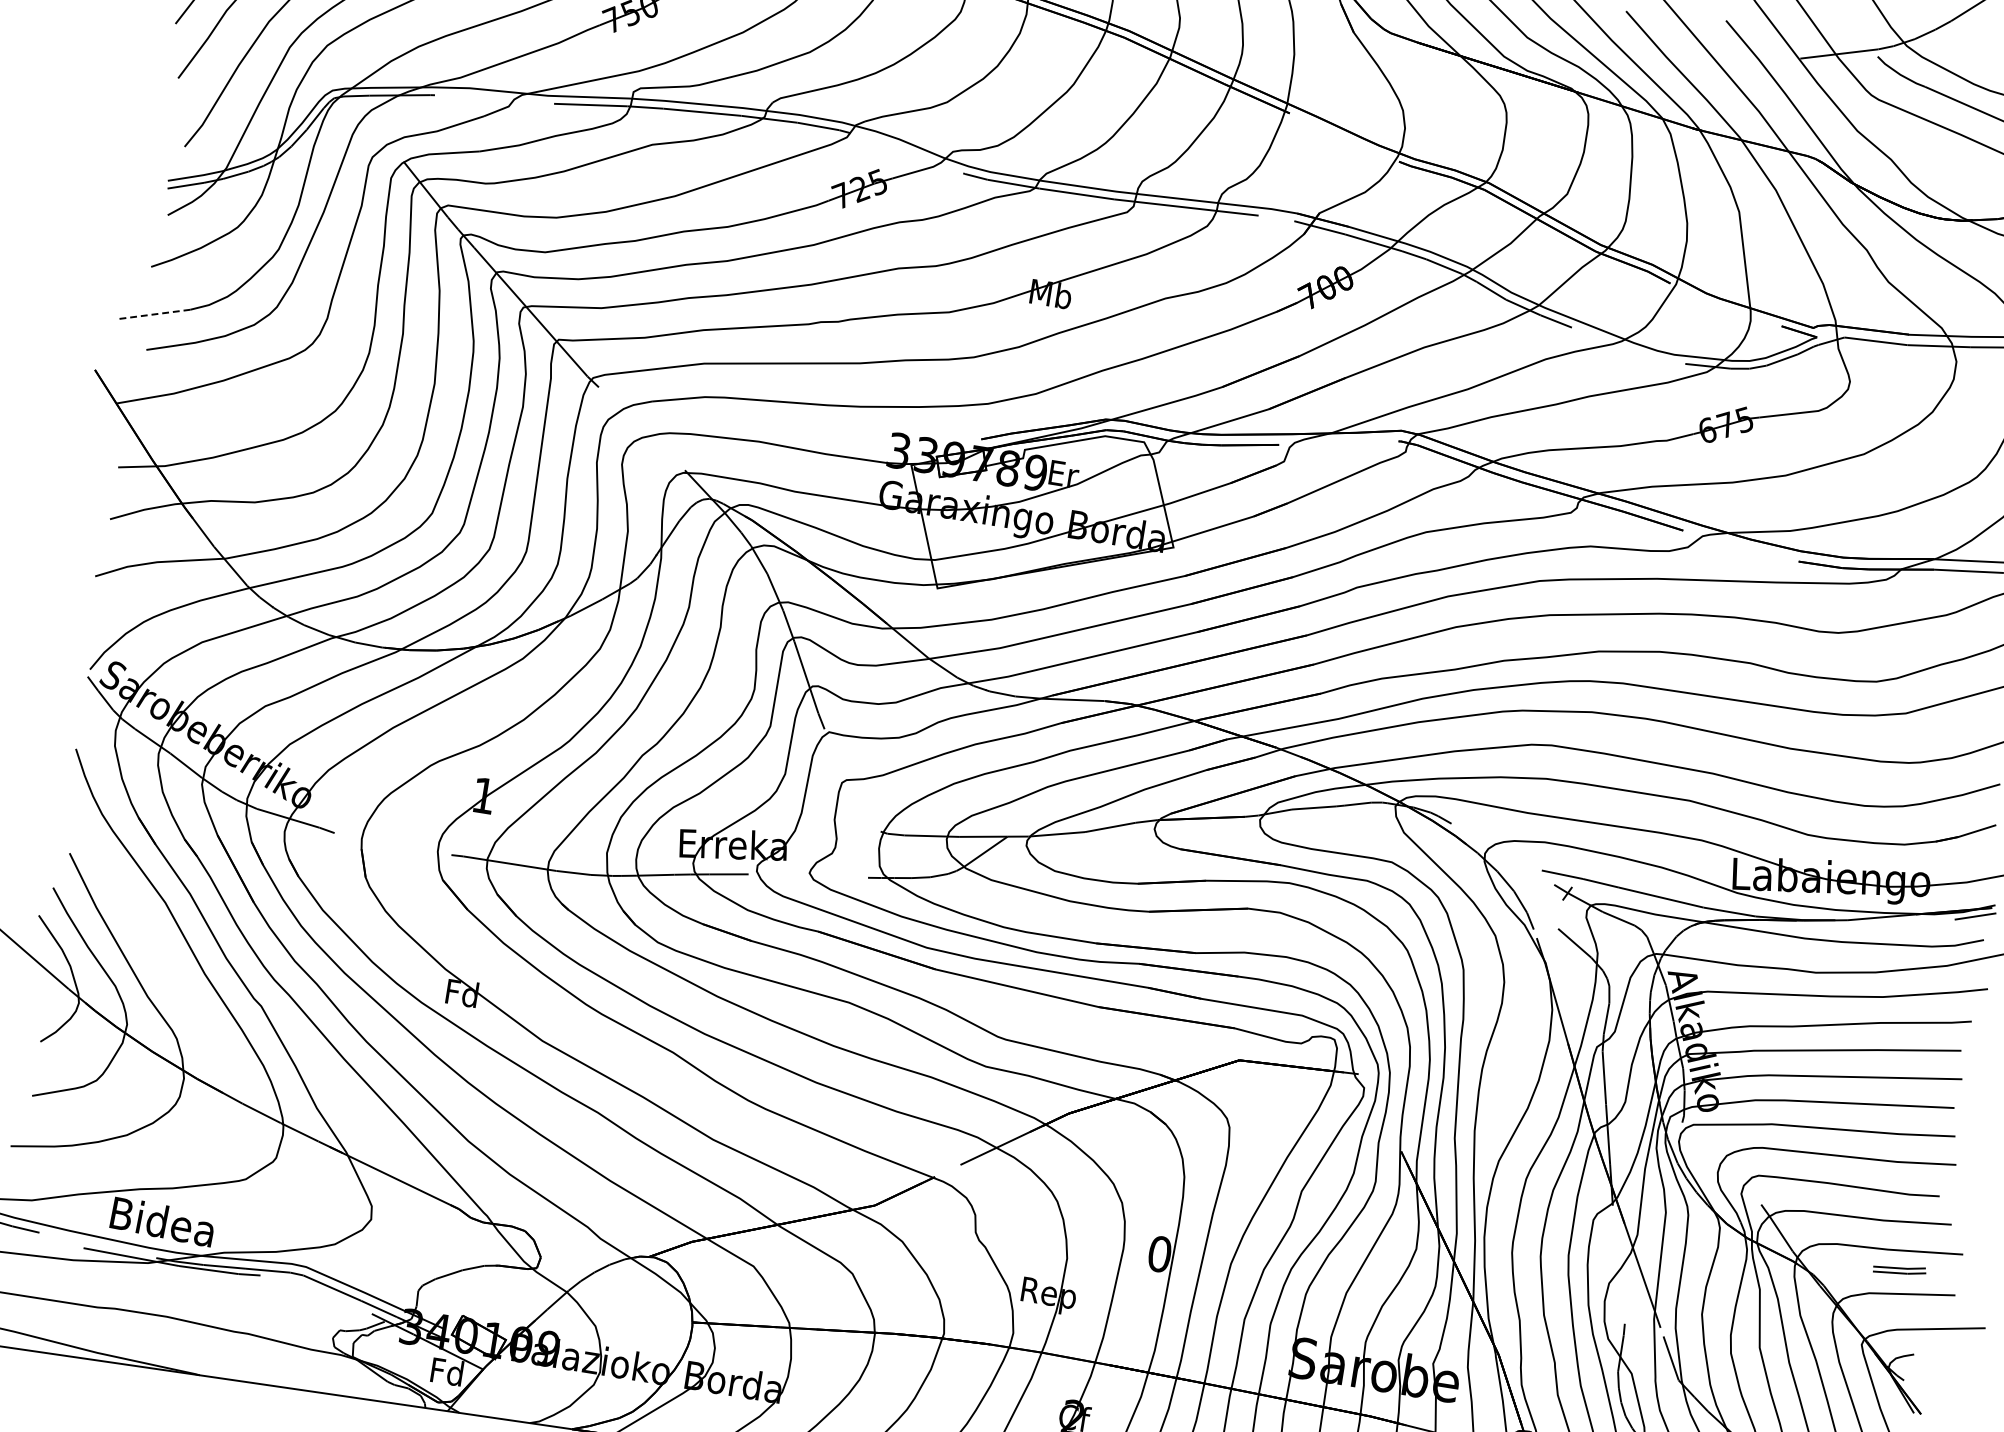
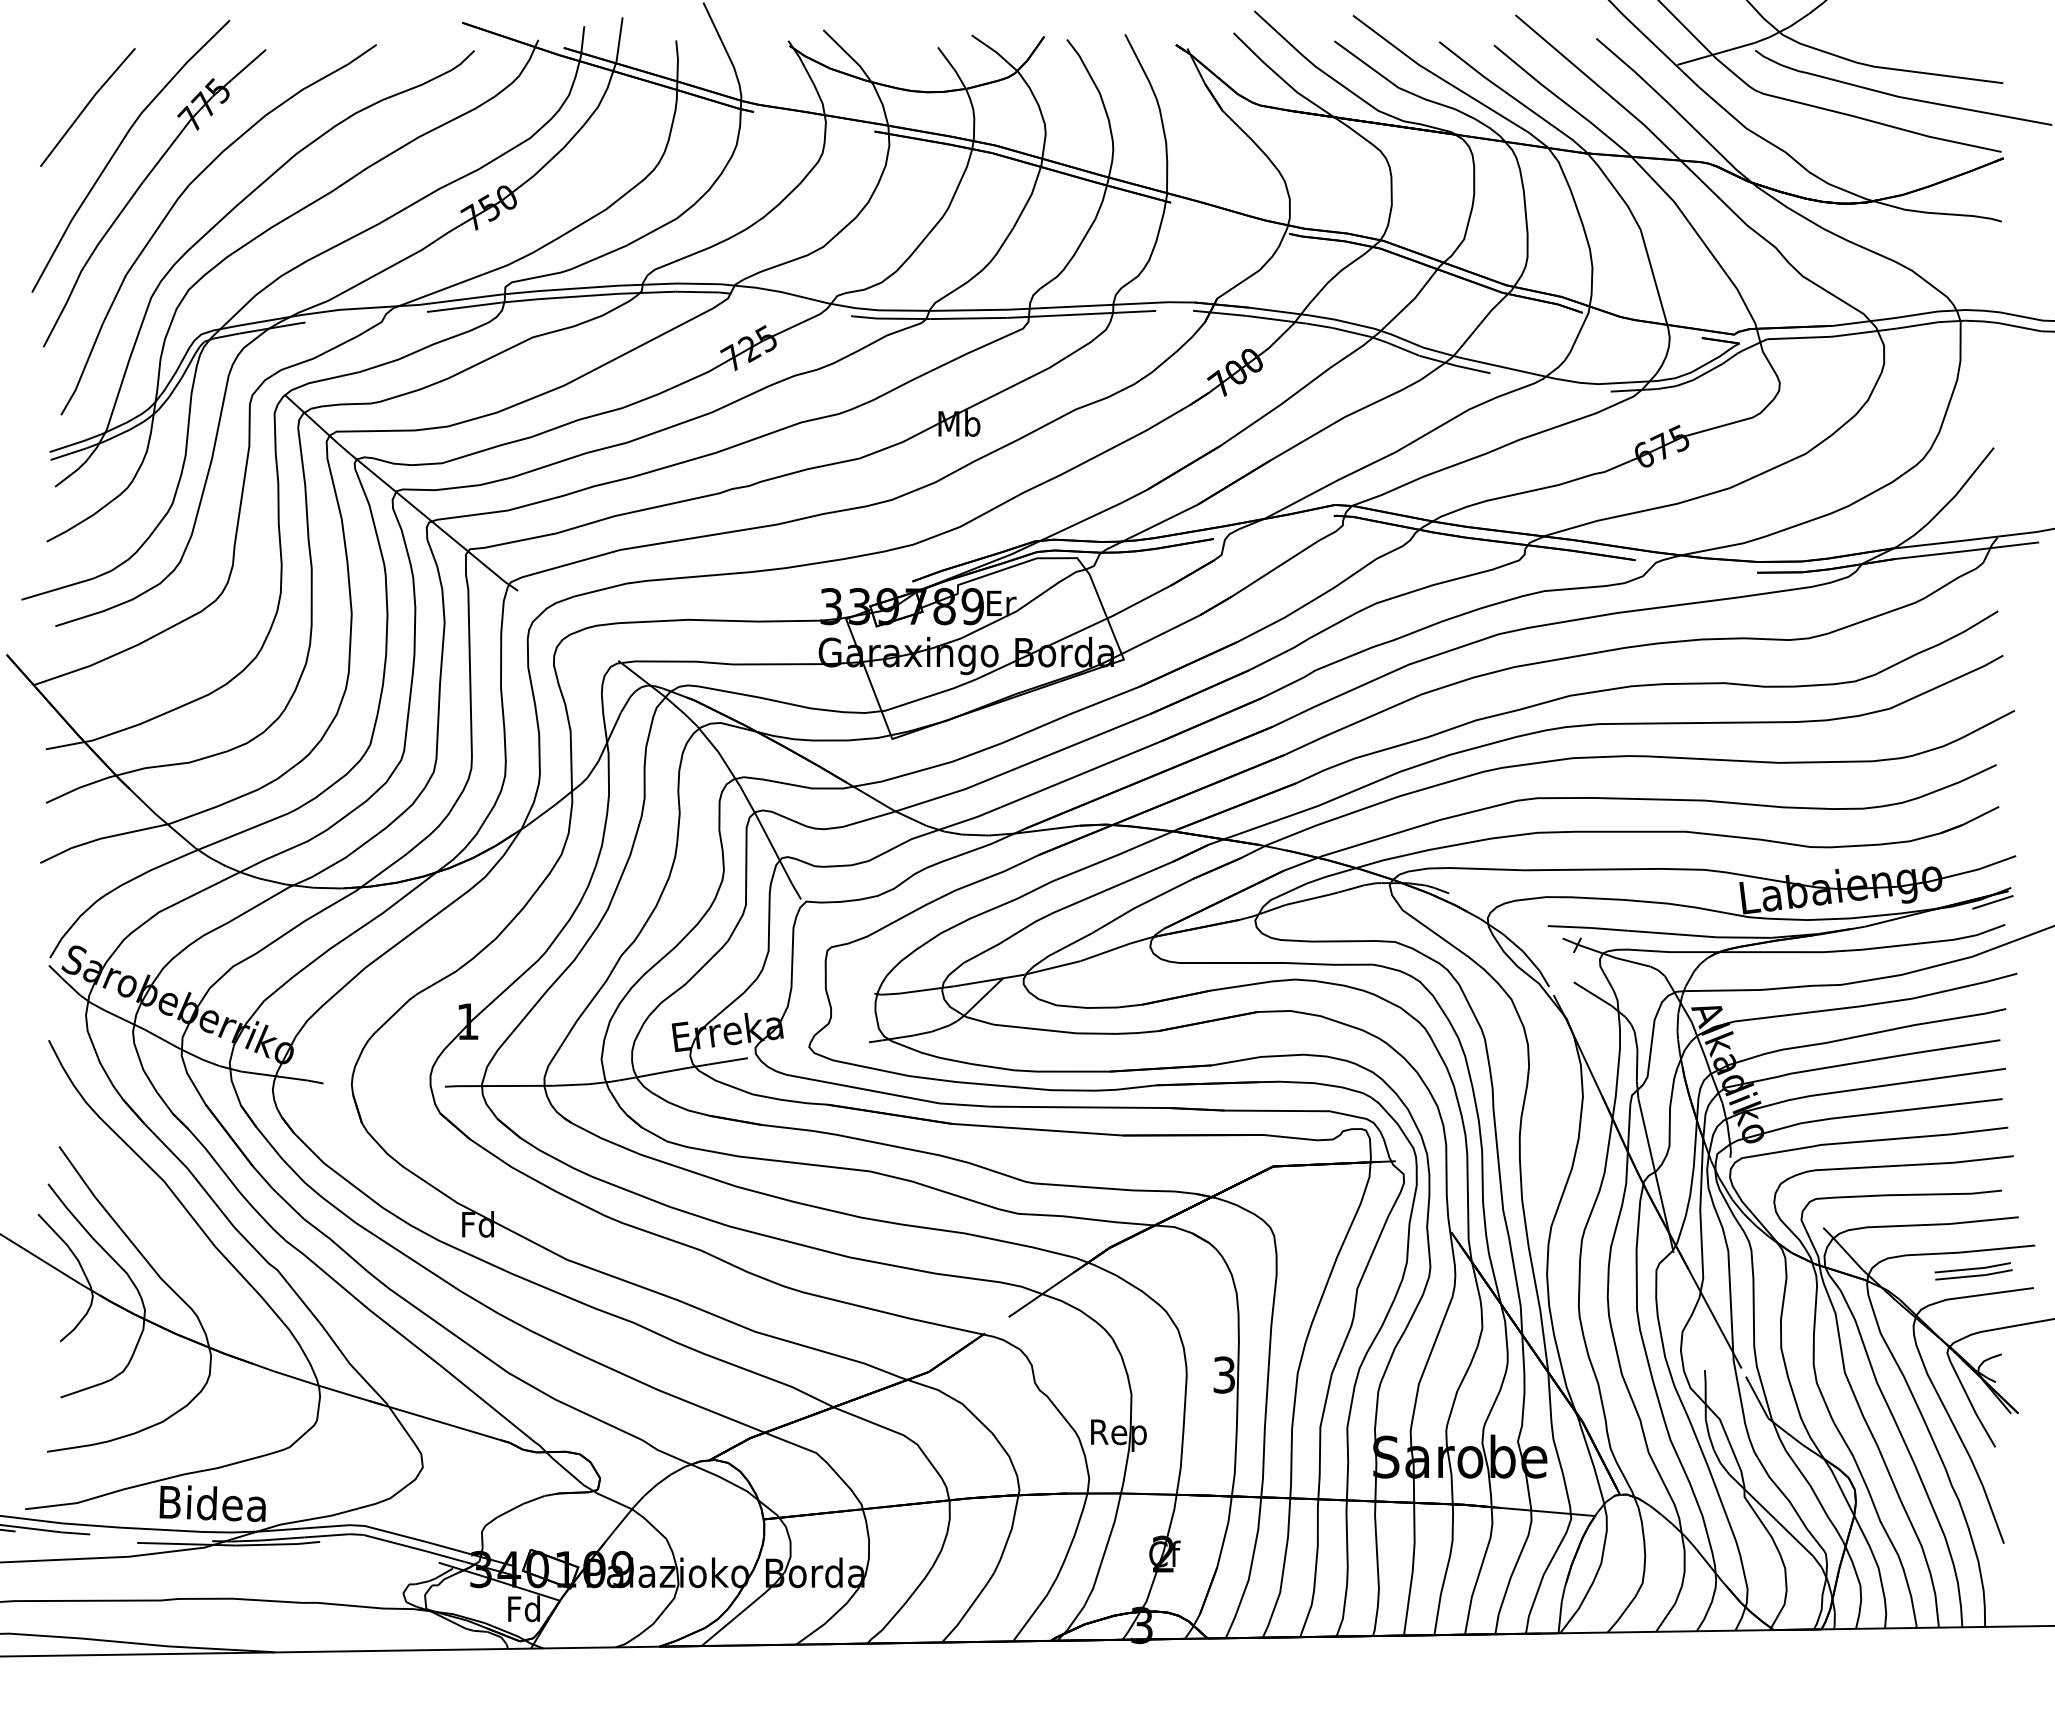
line: (153, 314) -> (56, 589), dashed -> solid
text: (1160, 1253) -> (1224, 1374), 0 -> 3
part: (1899, 1270) -> (1973, 1271), size x1.43

